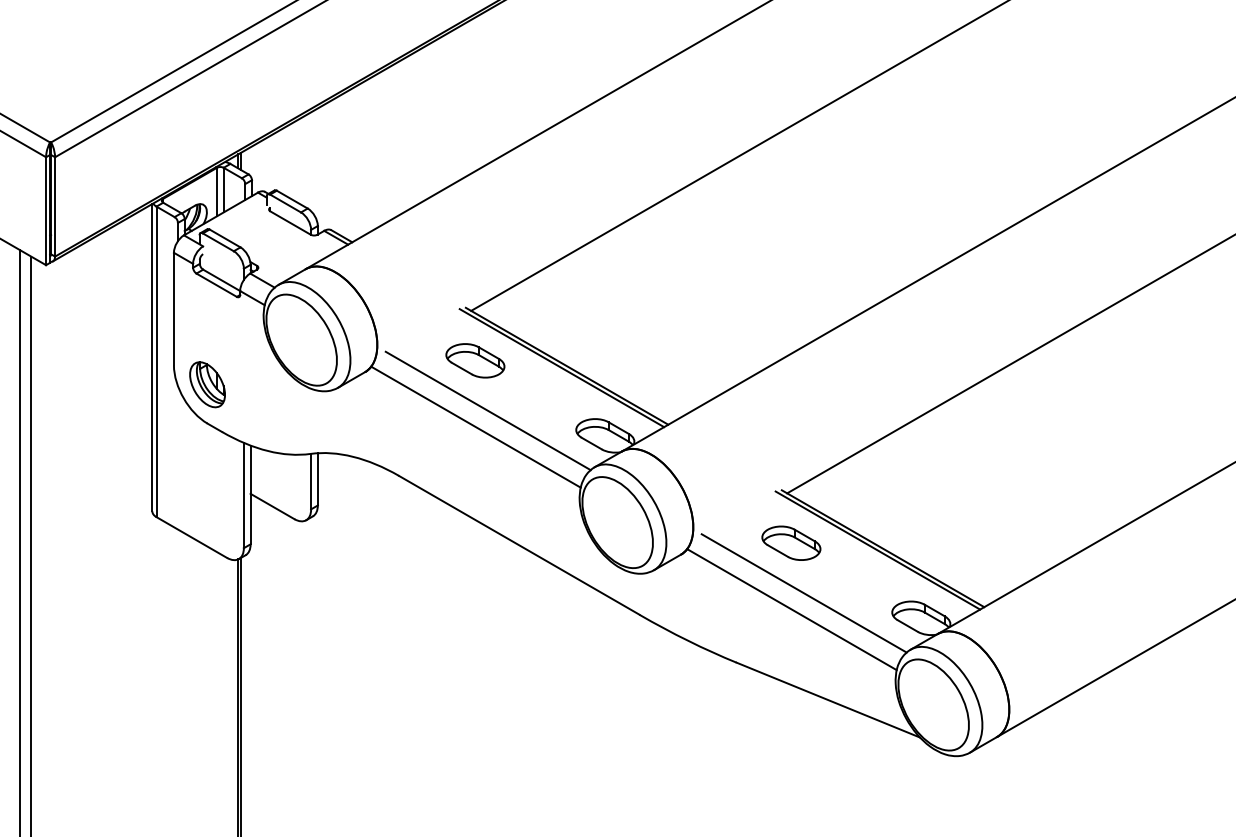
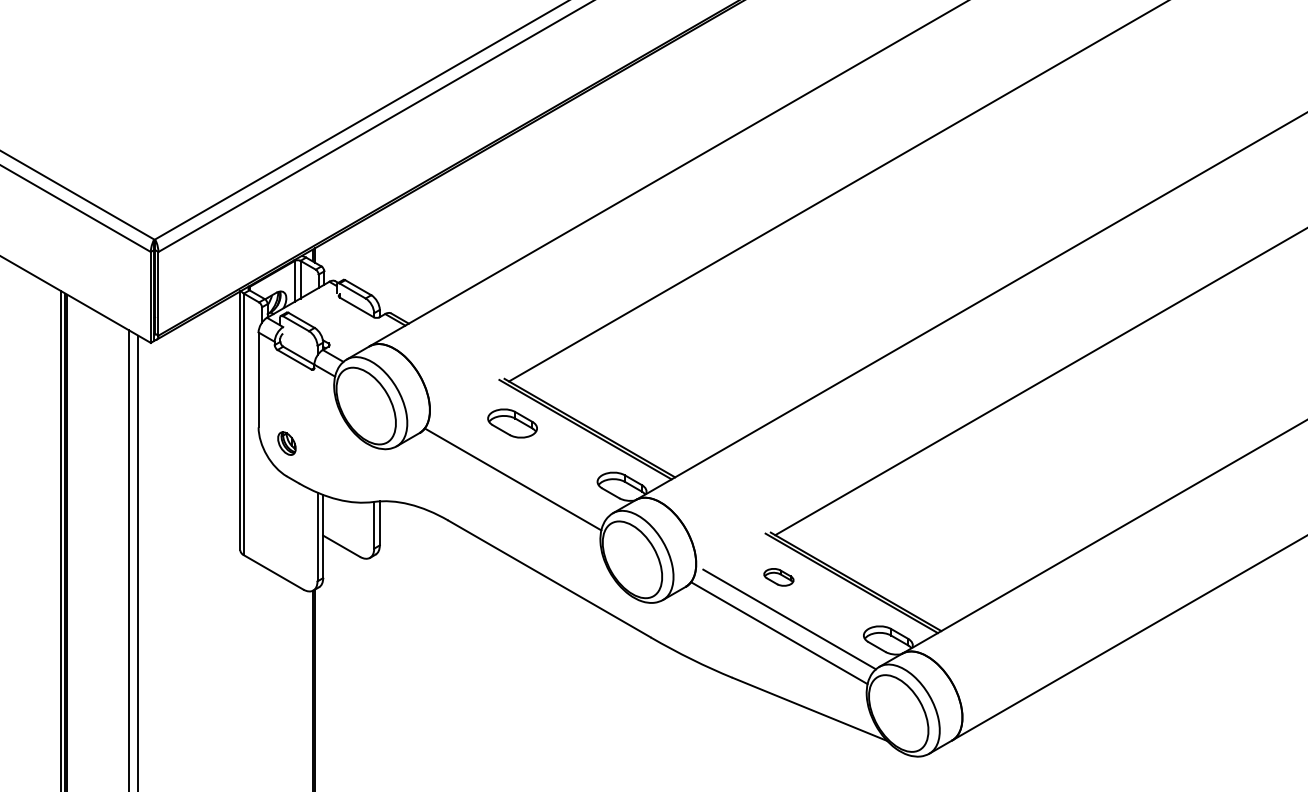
part: (207, 384) -> (286, 443), size x0.6
line: (488, 410) -> (523, 465), removed
part: (790, 543) -> (778, 577), size x0.6

